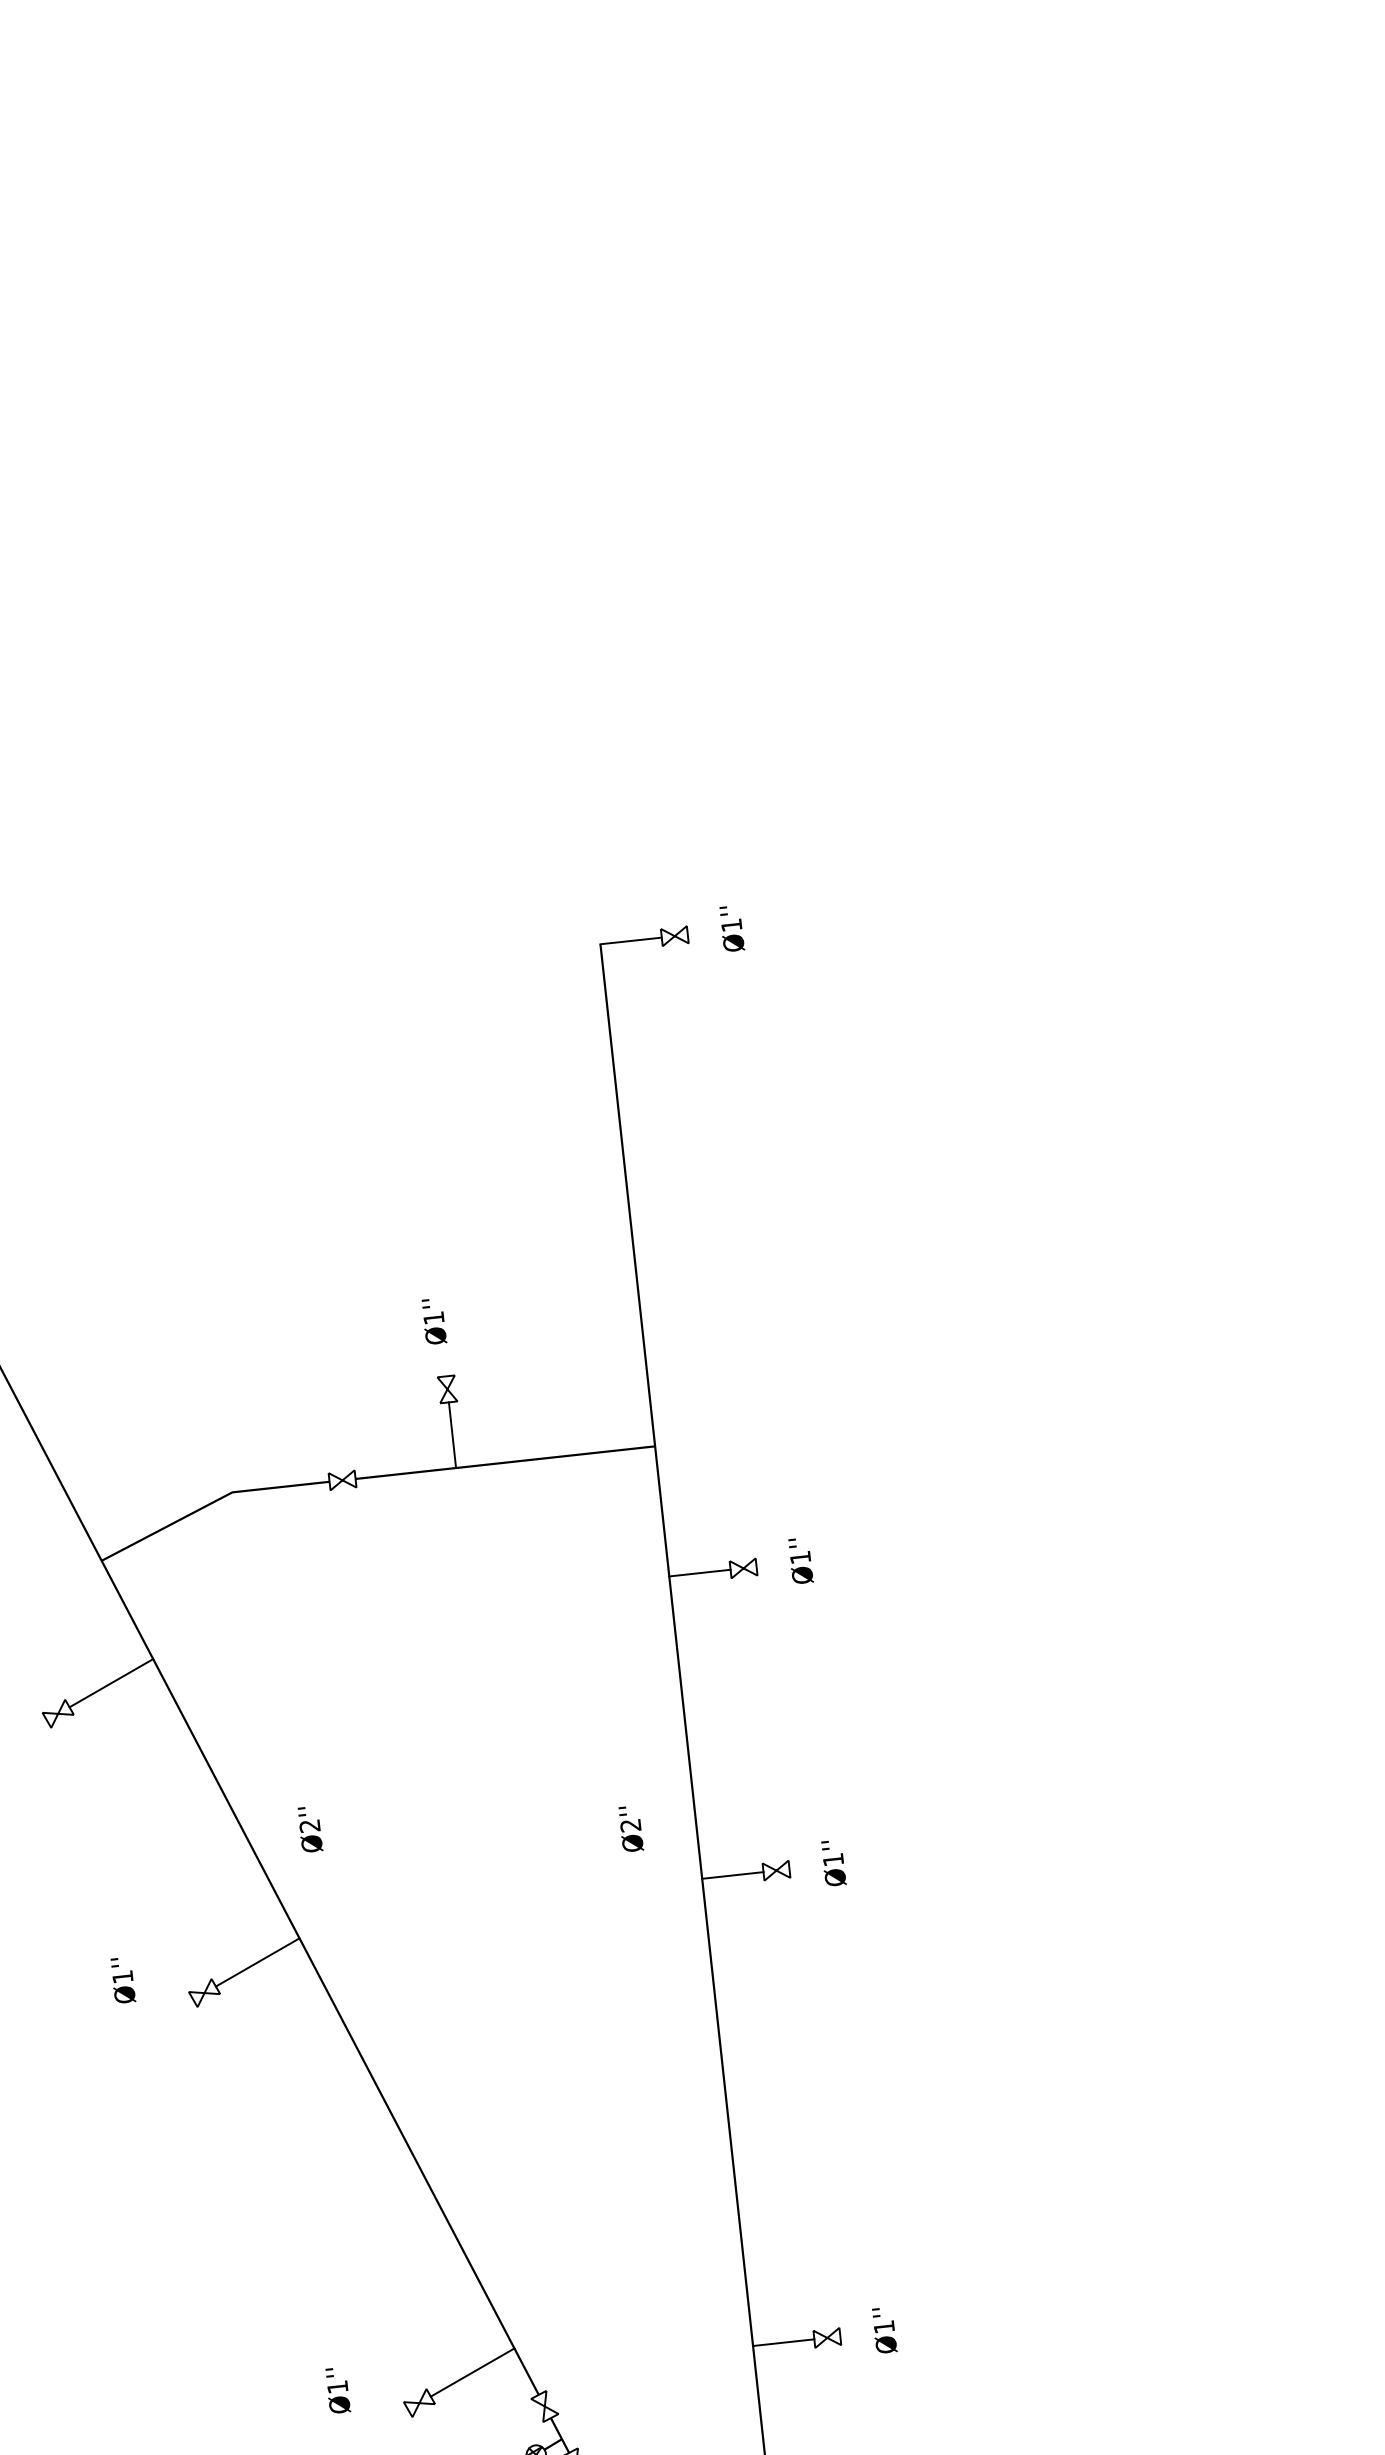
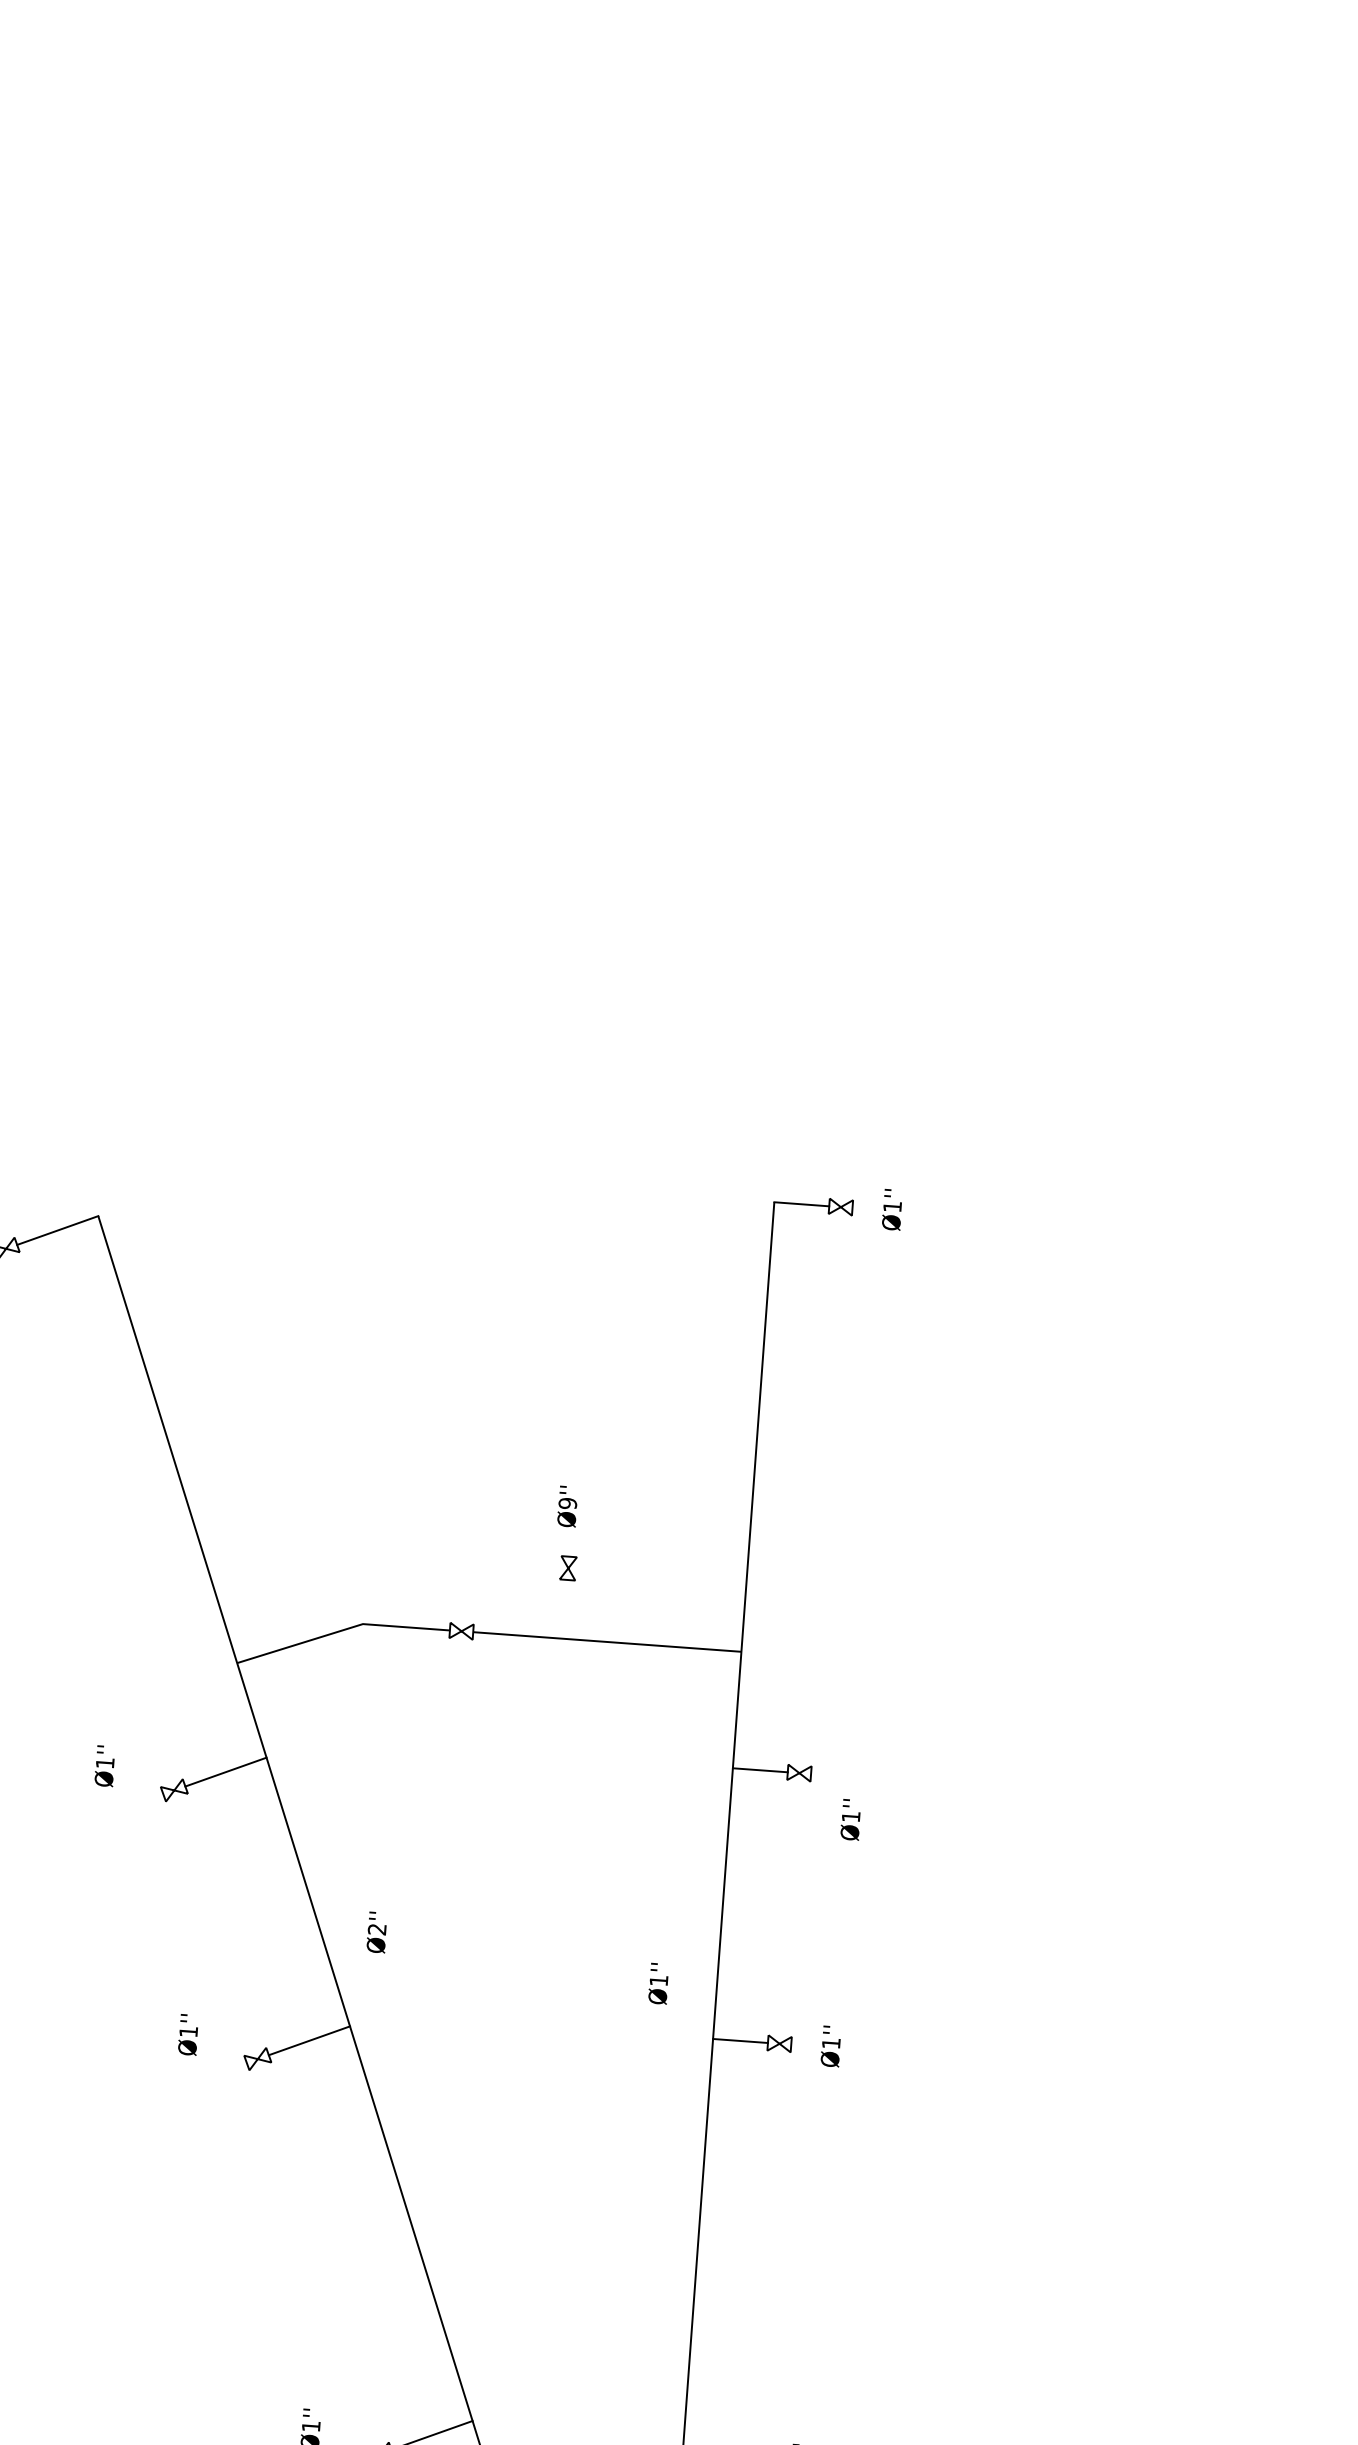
text: (433, 1318) -> (567, 1503), Ø1'' -> Ø9''
line: (452, 1435) -> (565, 1609), removed
text: (800, 1560) -> (850, 1819), moved
text: (630, 1825) -> (658, 1980), Ø2'' -> Ø1''

